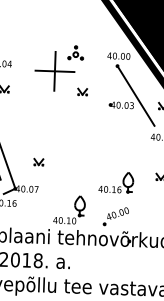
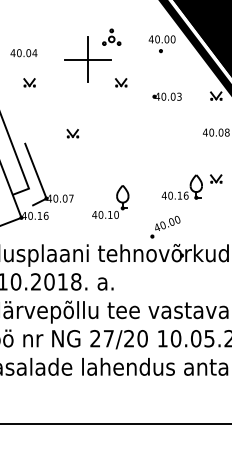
line: (135, 96) -> (183, 85), removed
part: (38, 162) -> (72, 133), moved
part: (115, 181) -> (181, 186), moved
part: (74, 207) -> (116, 199), moved

